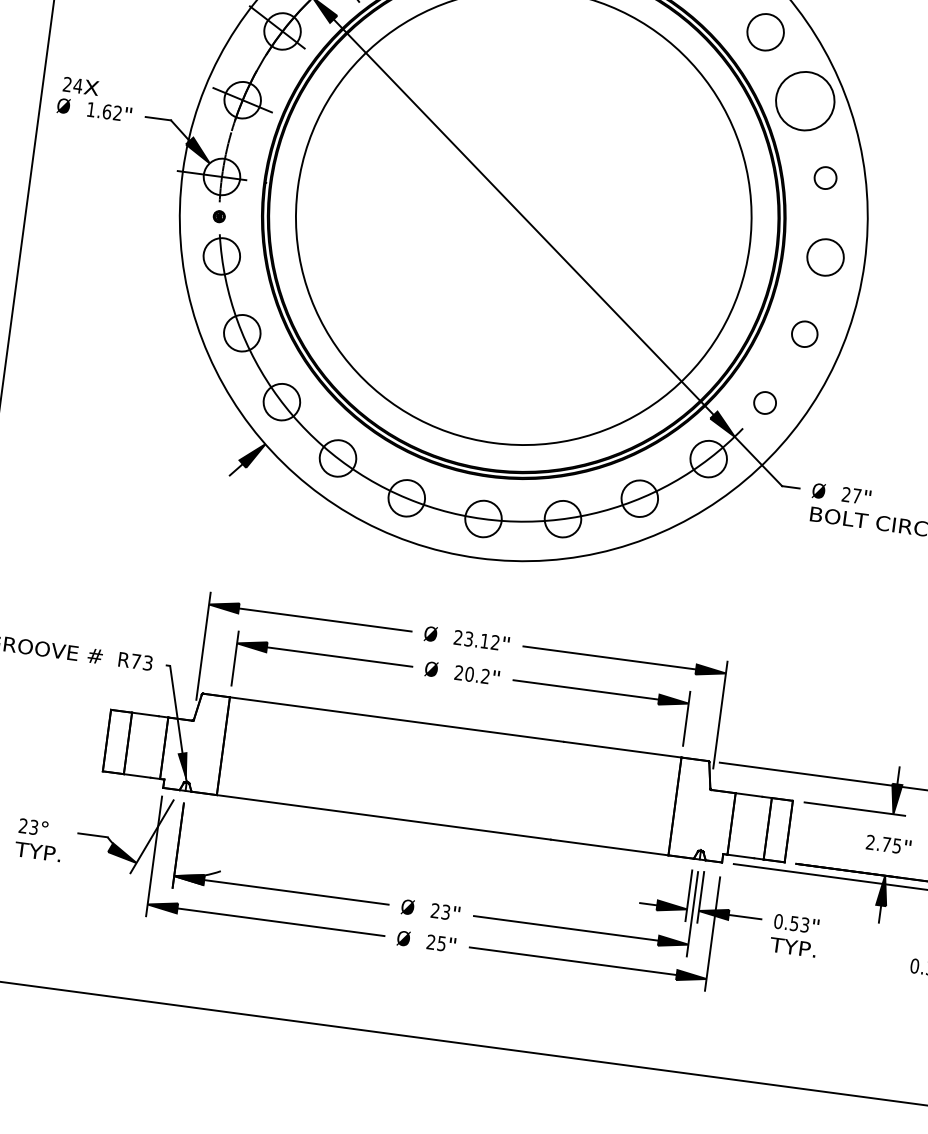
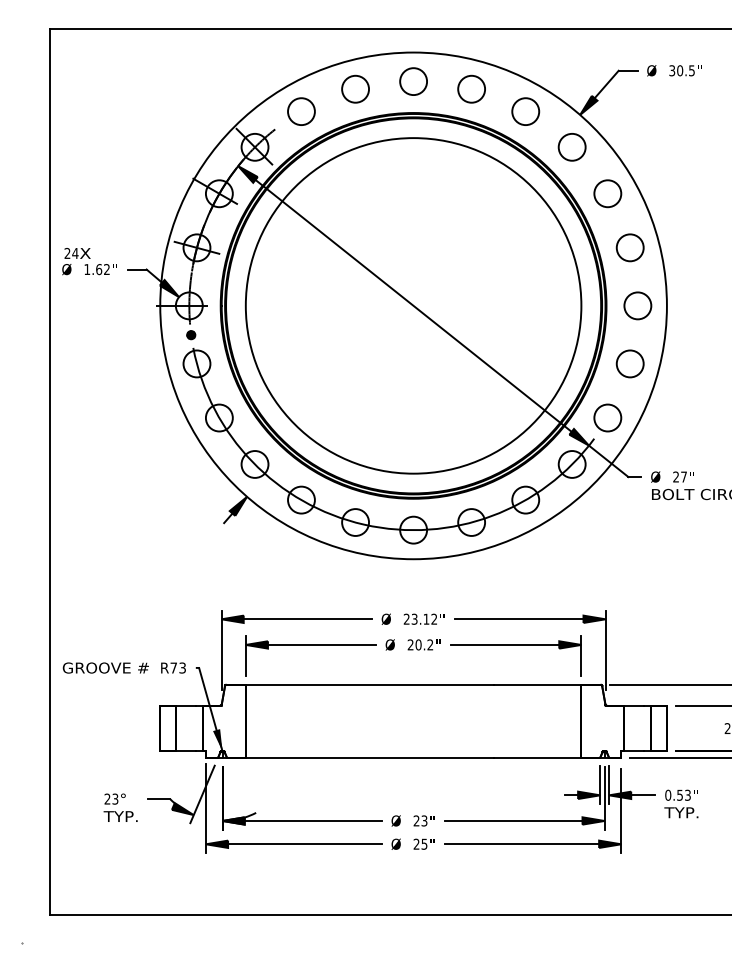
circle: (804, 100) -> (607, 193), size x0.62
circle: (824, 177) -> (629, 247), size x1.67
circle: (803, 333) -> (629, 363), size x1.43
circle: (764, 402) -> (607, 417), size x1.67

